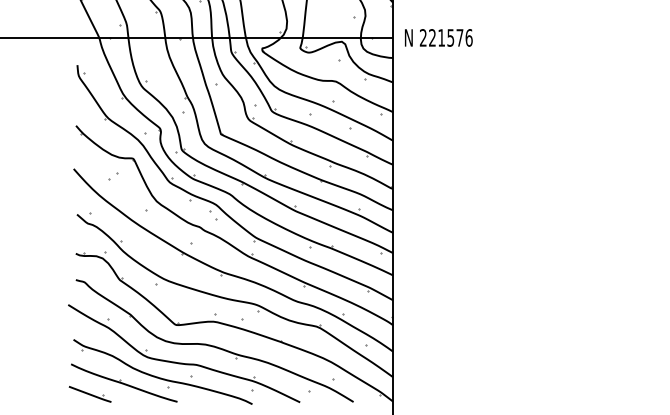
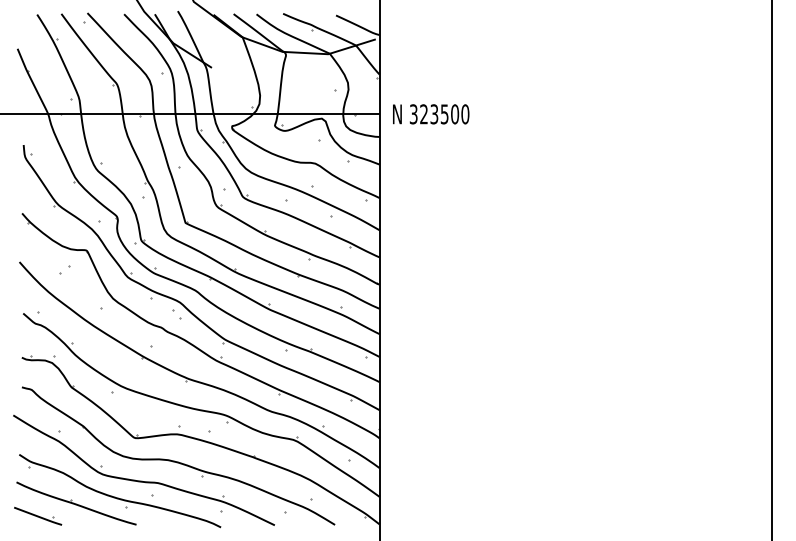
text: (446, 38) -> (439, 114), 221576 -> 323500

